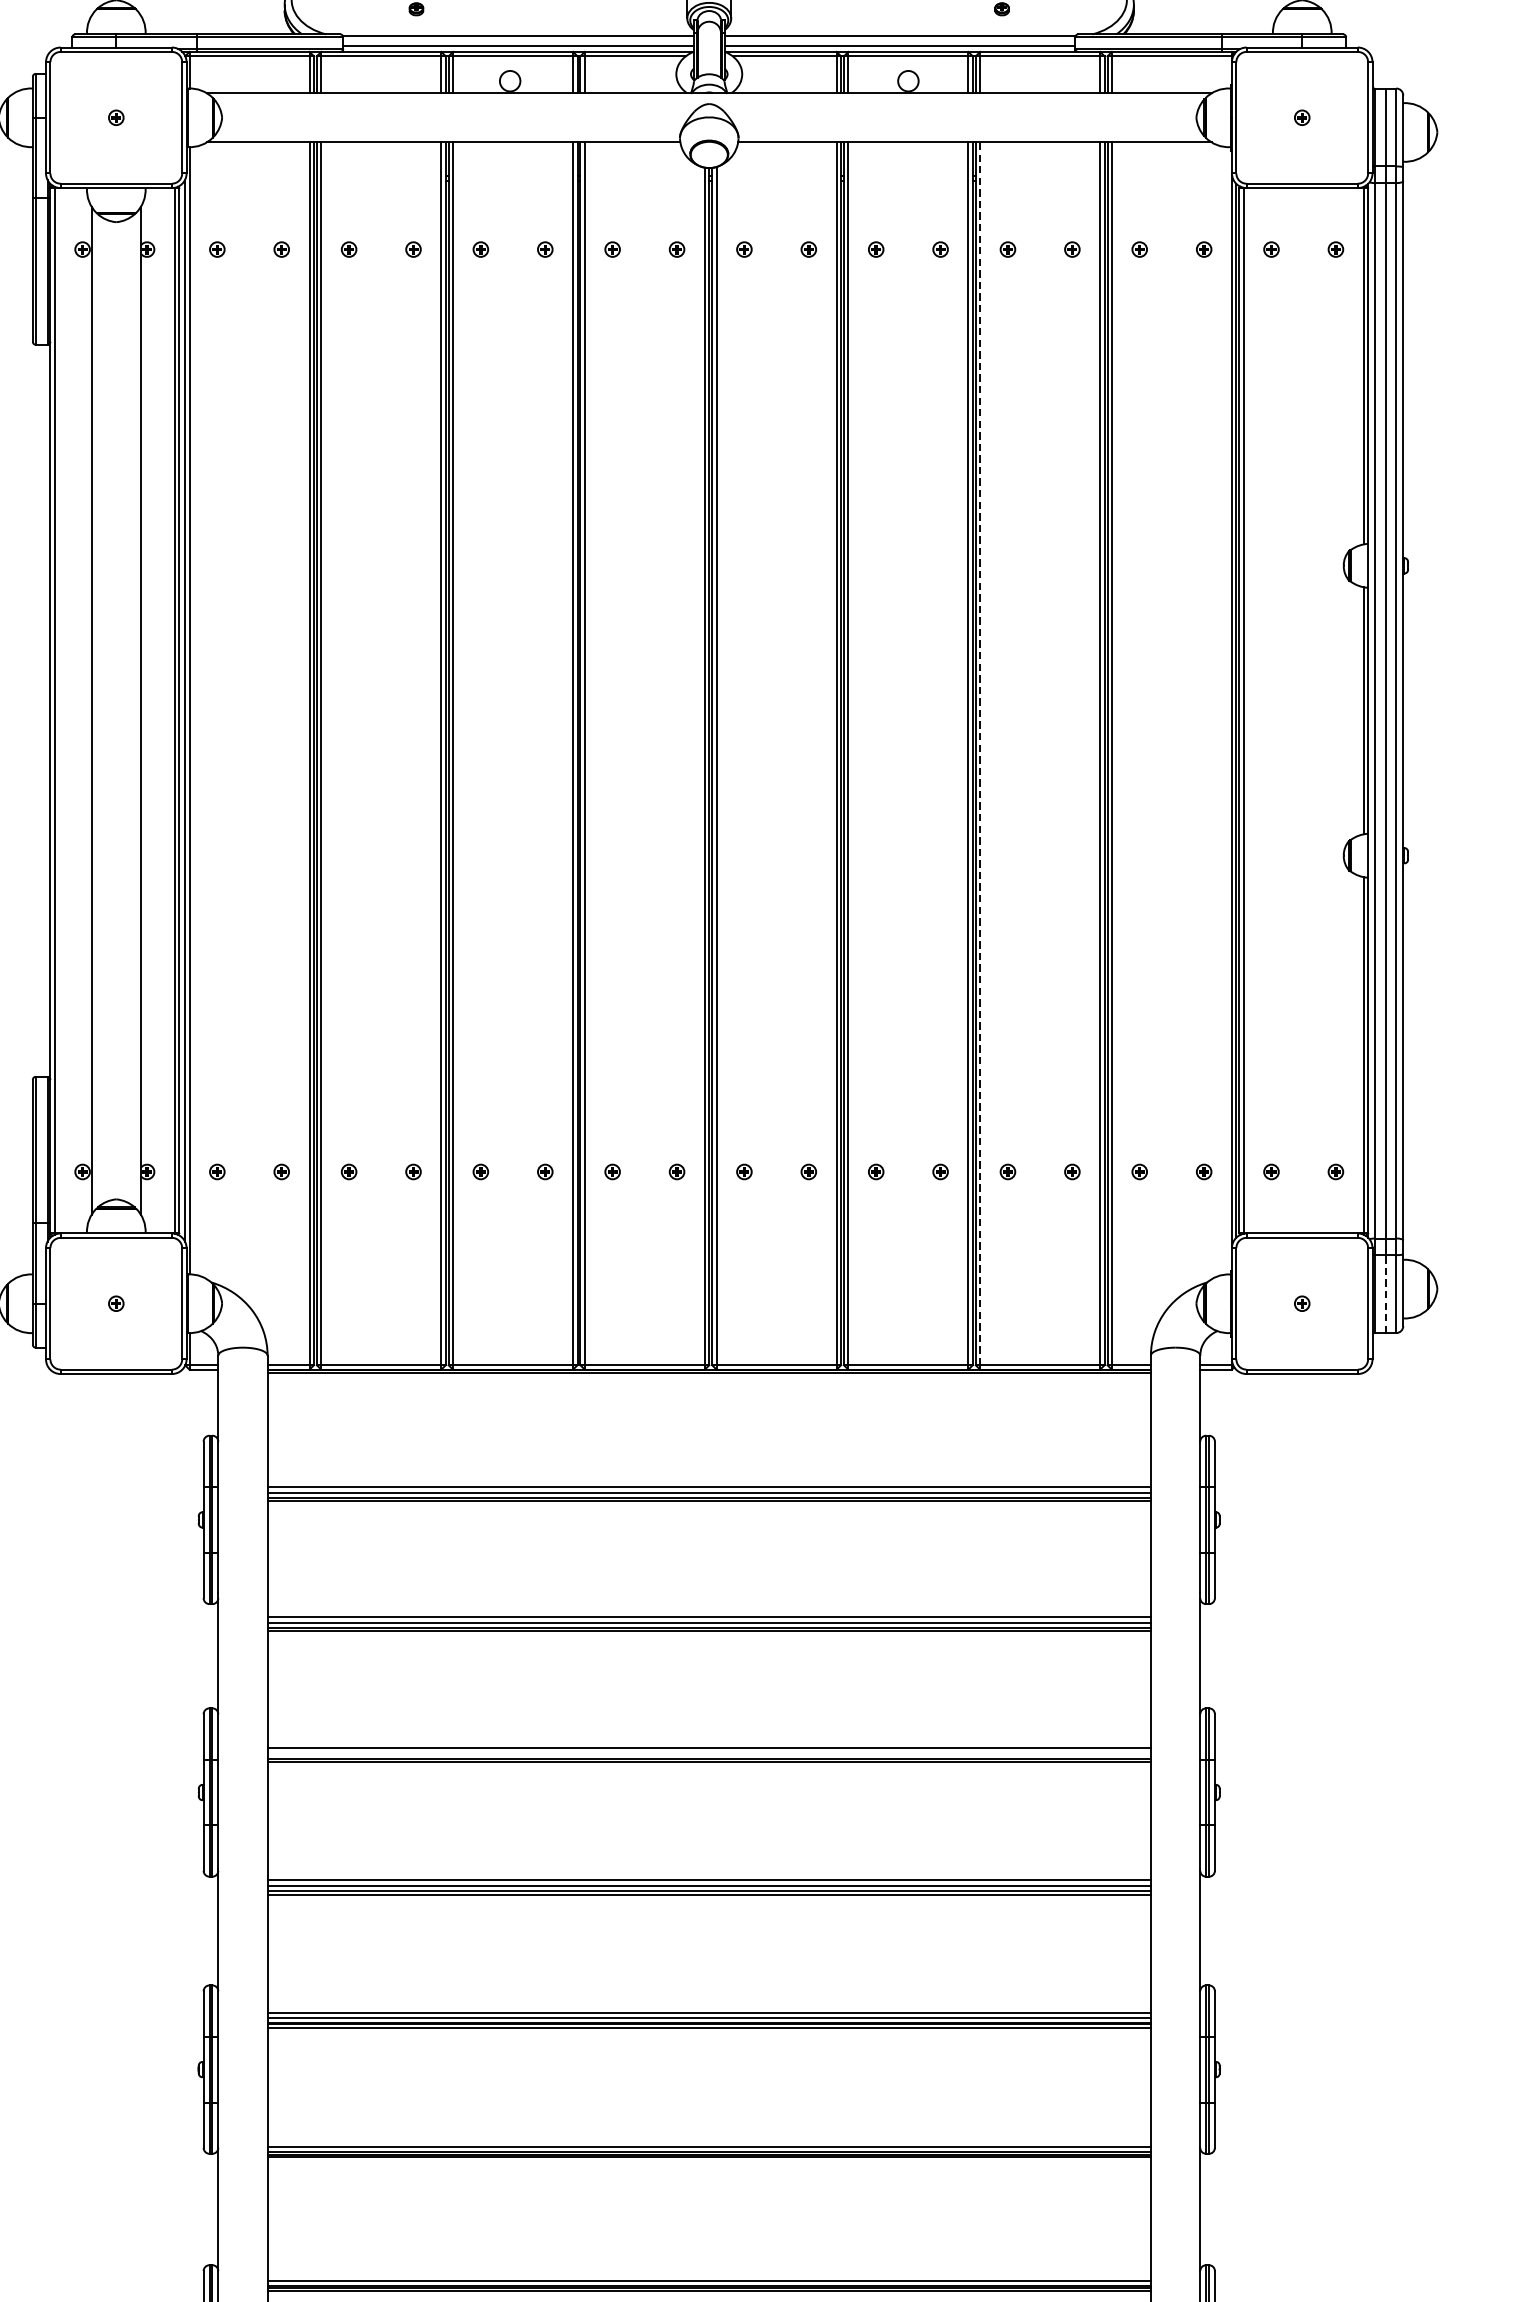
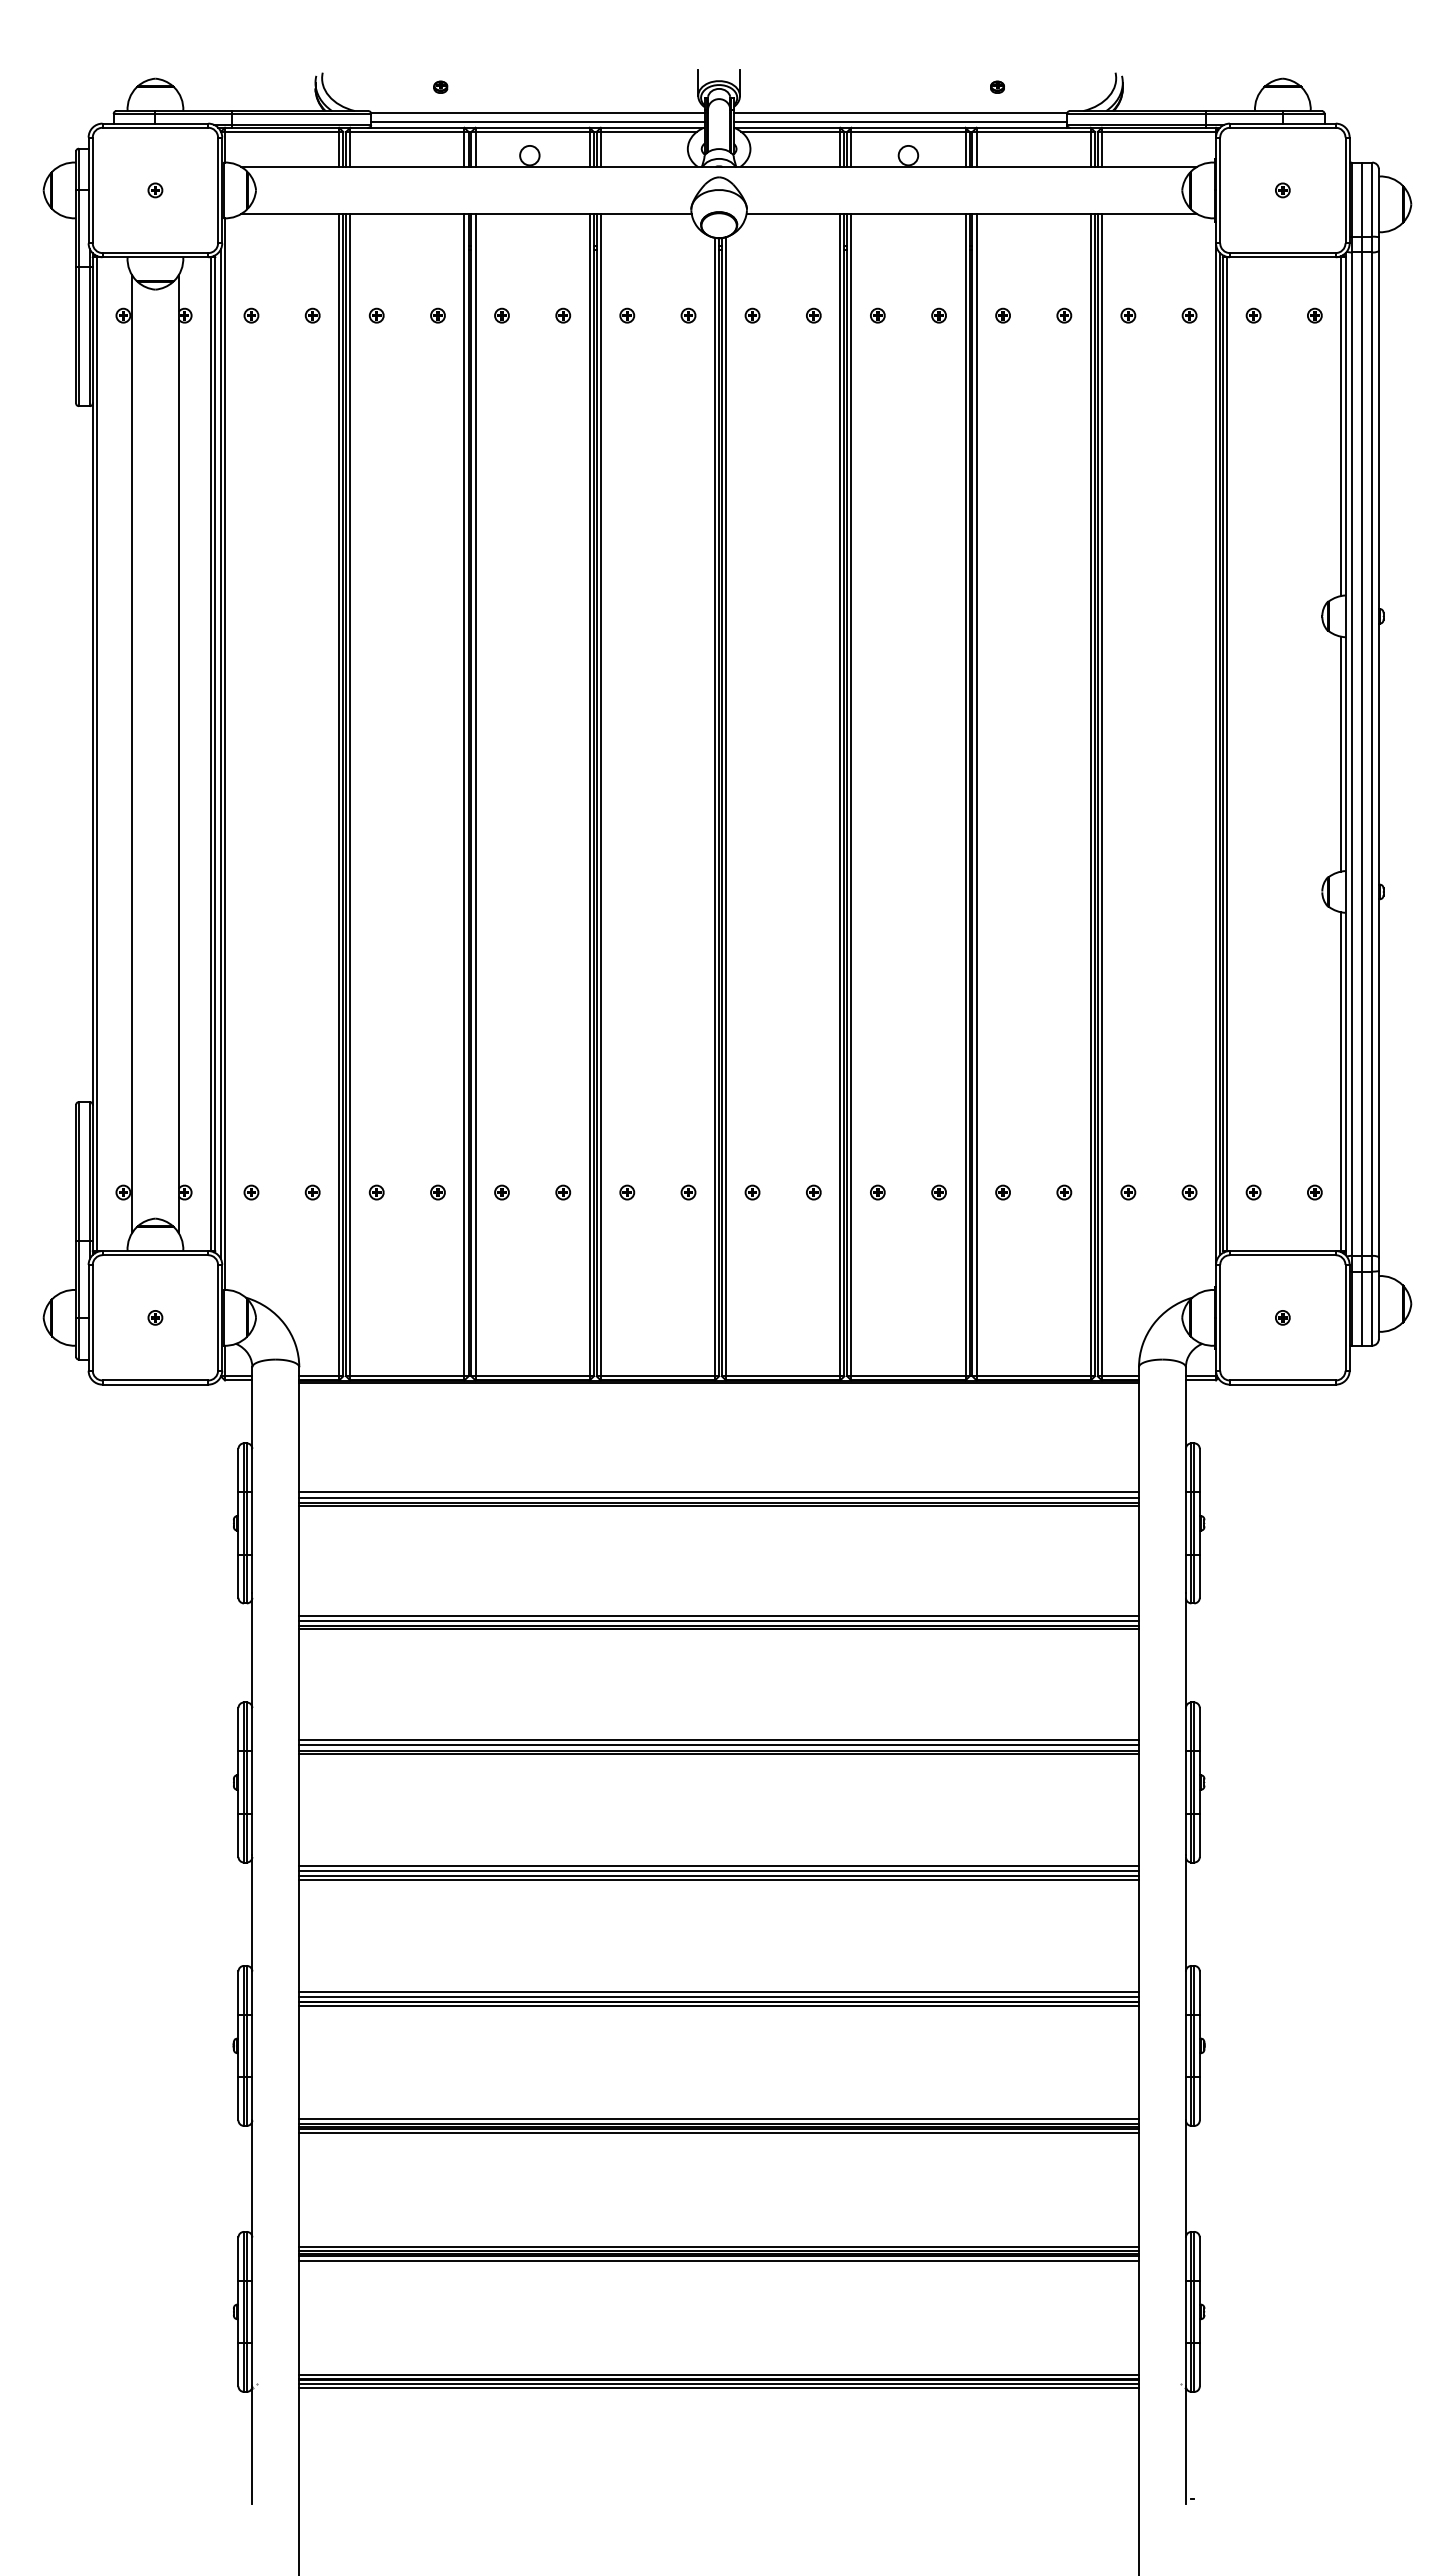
line: (979, 753) -> (976, 794), dashed -> solid
line: (1386, 1293) -> (1362, 1308), dashed -> solid
line: (709, 1753) -> (719, 1745), added
line: (709, 2161) -> (719, 2133), added
line: (709, 2295) -> (719, 2260), added

